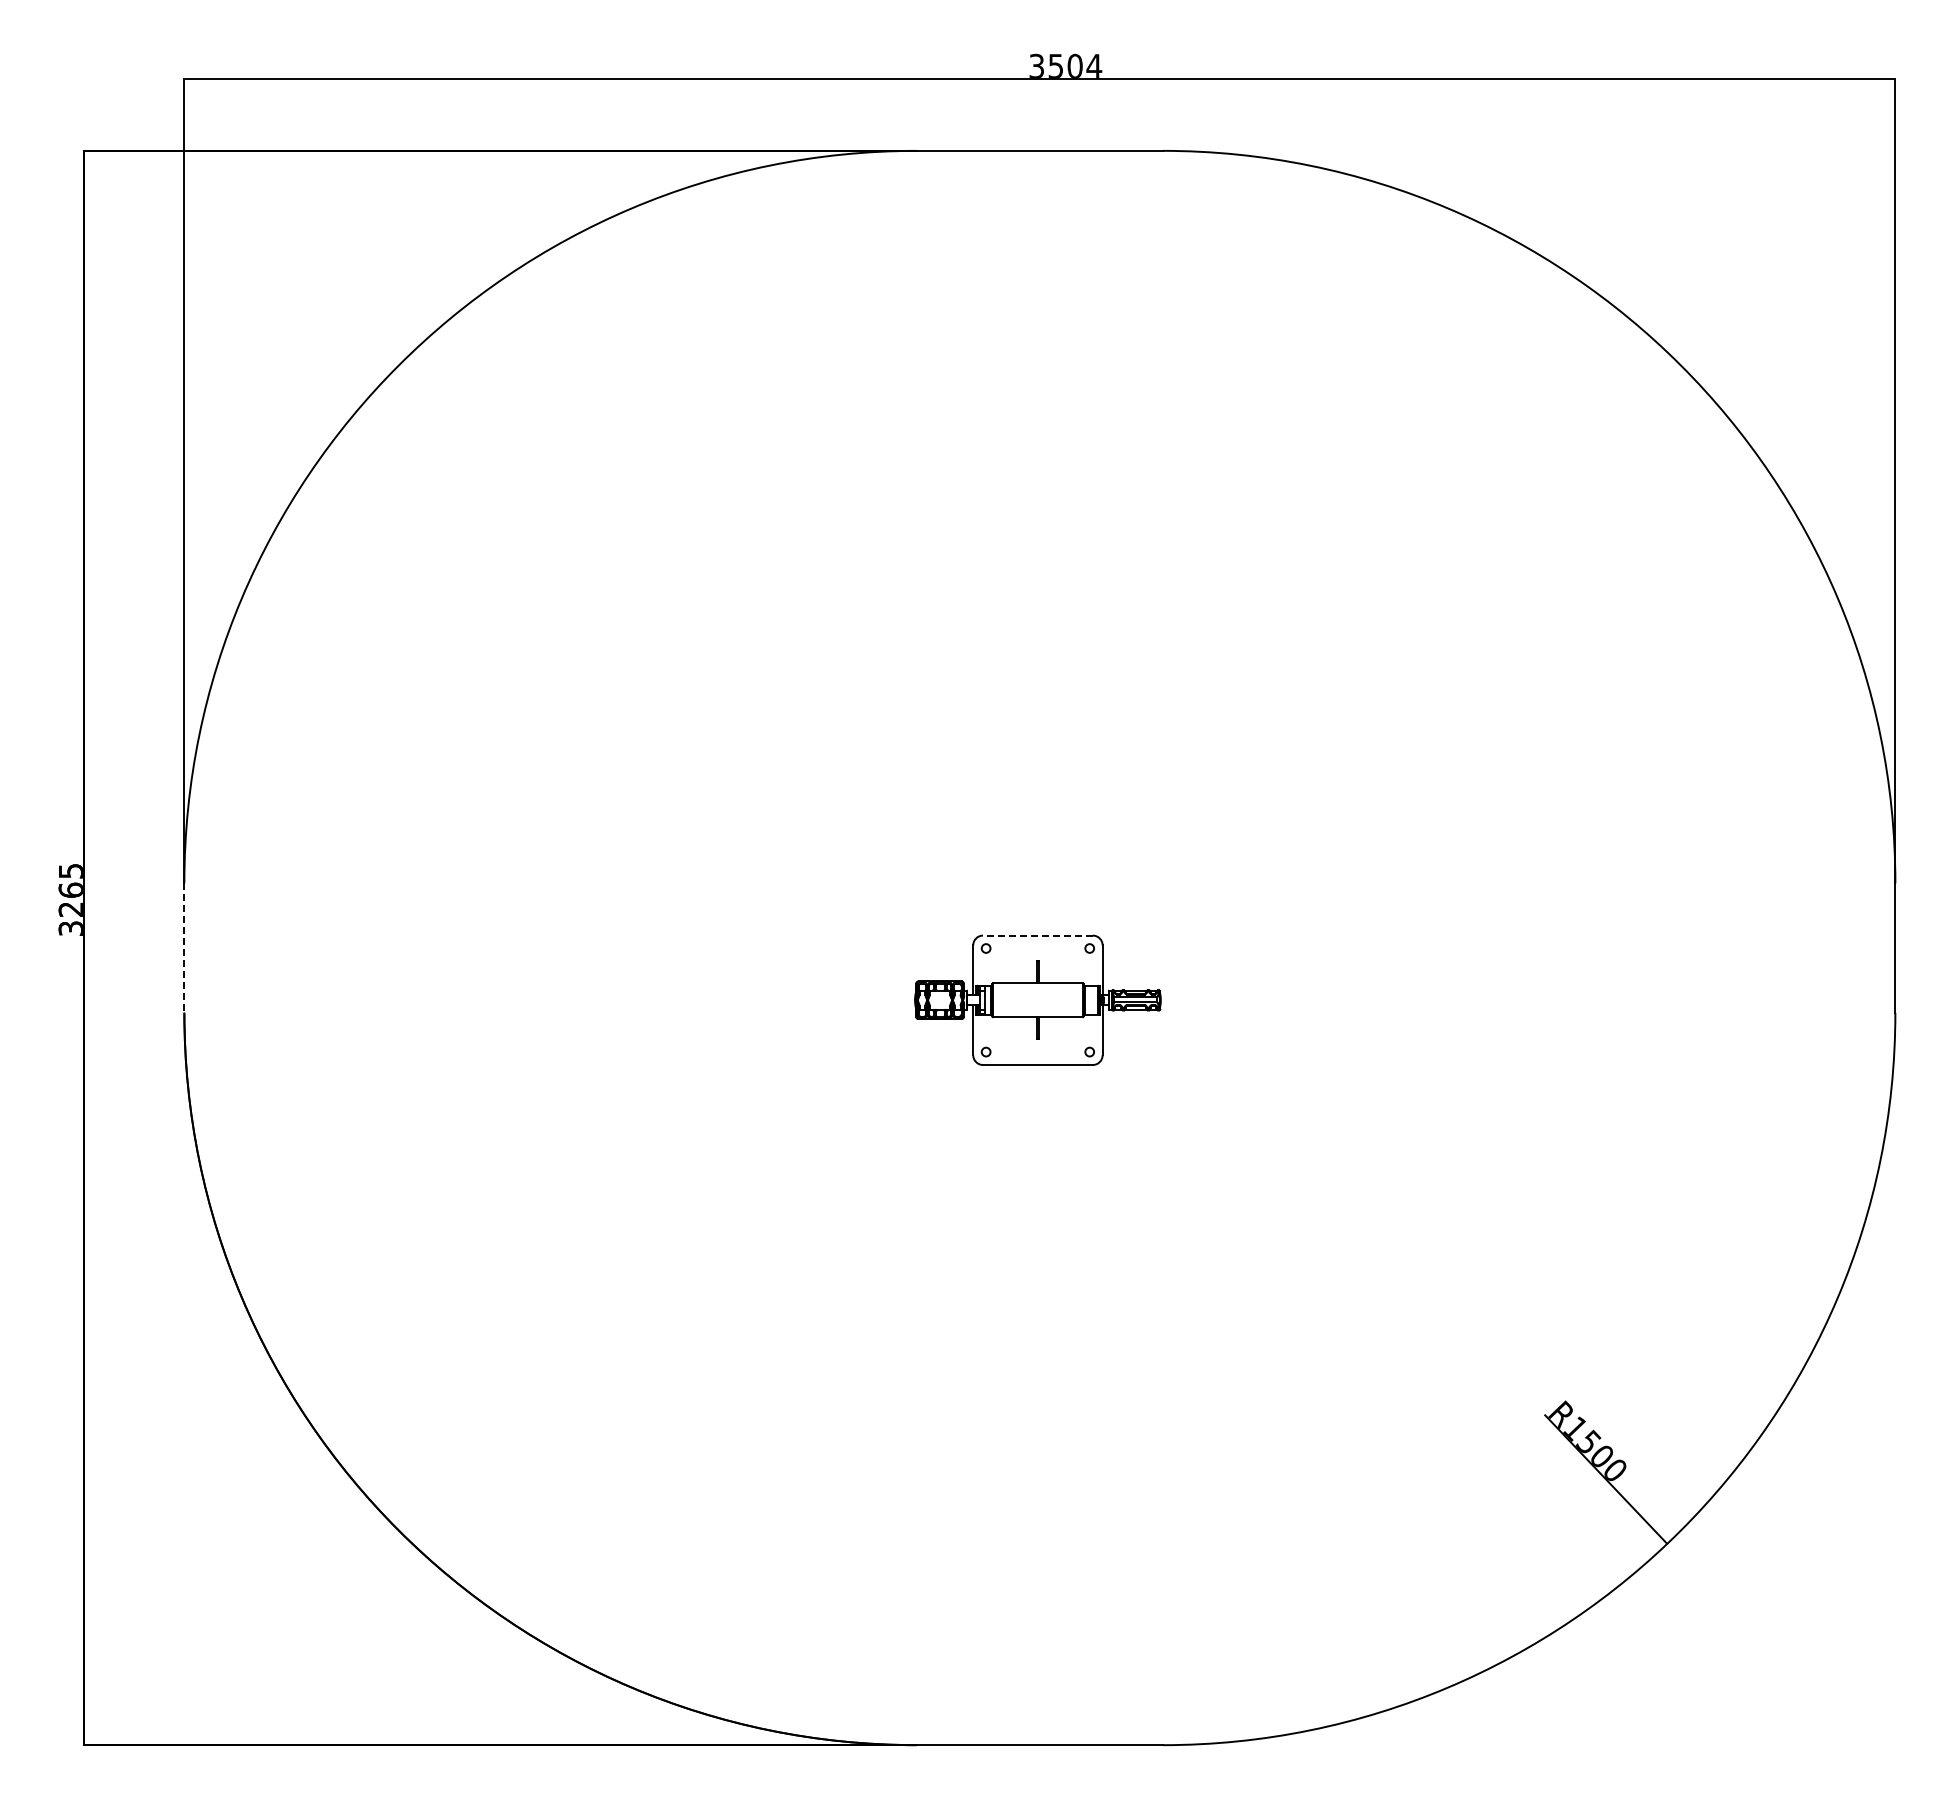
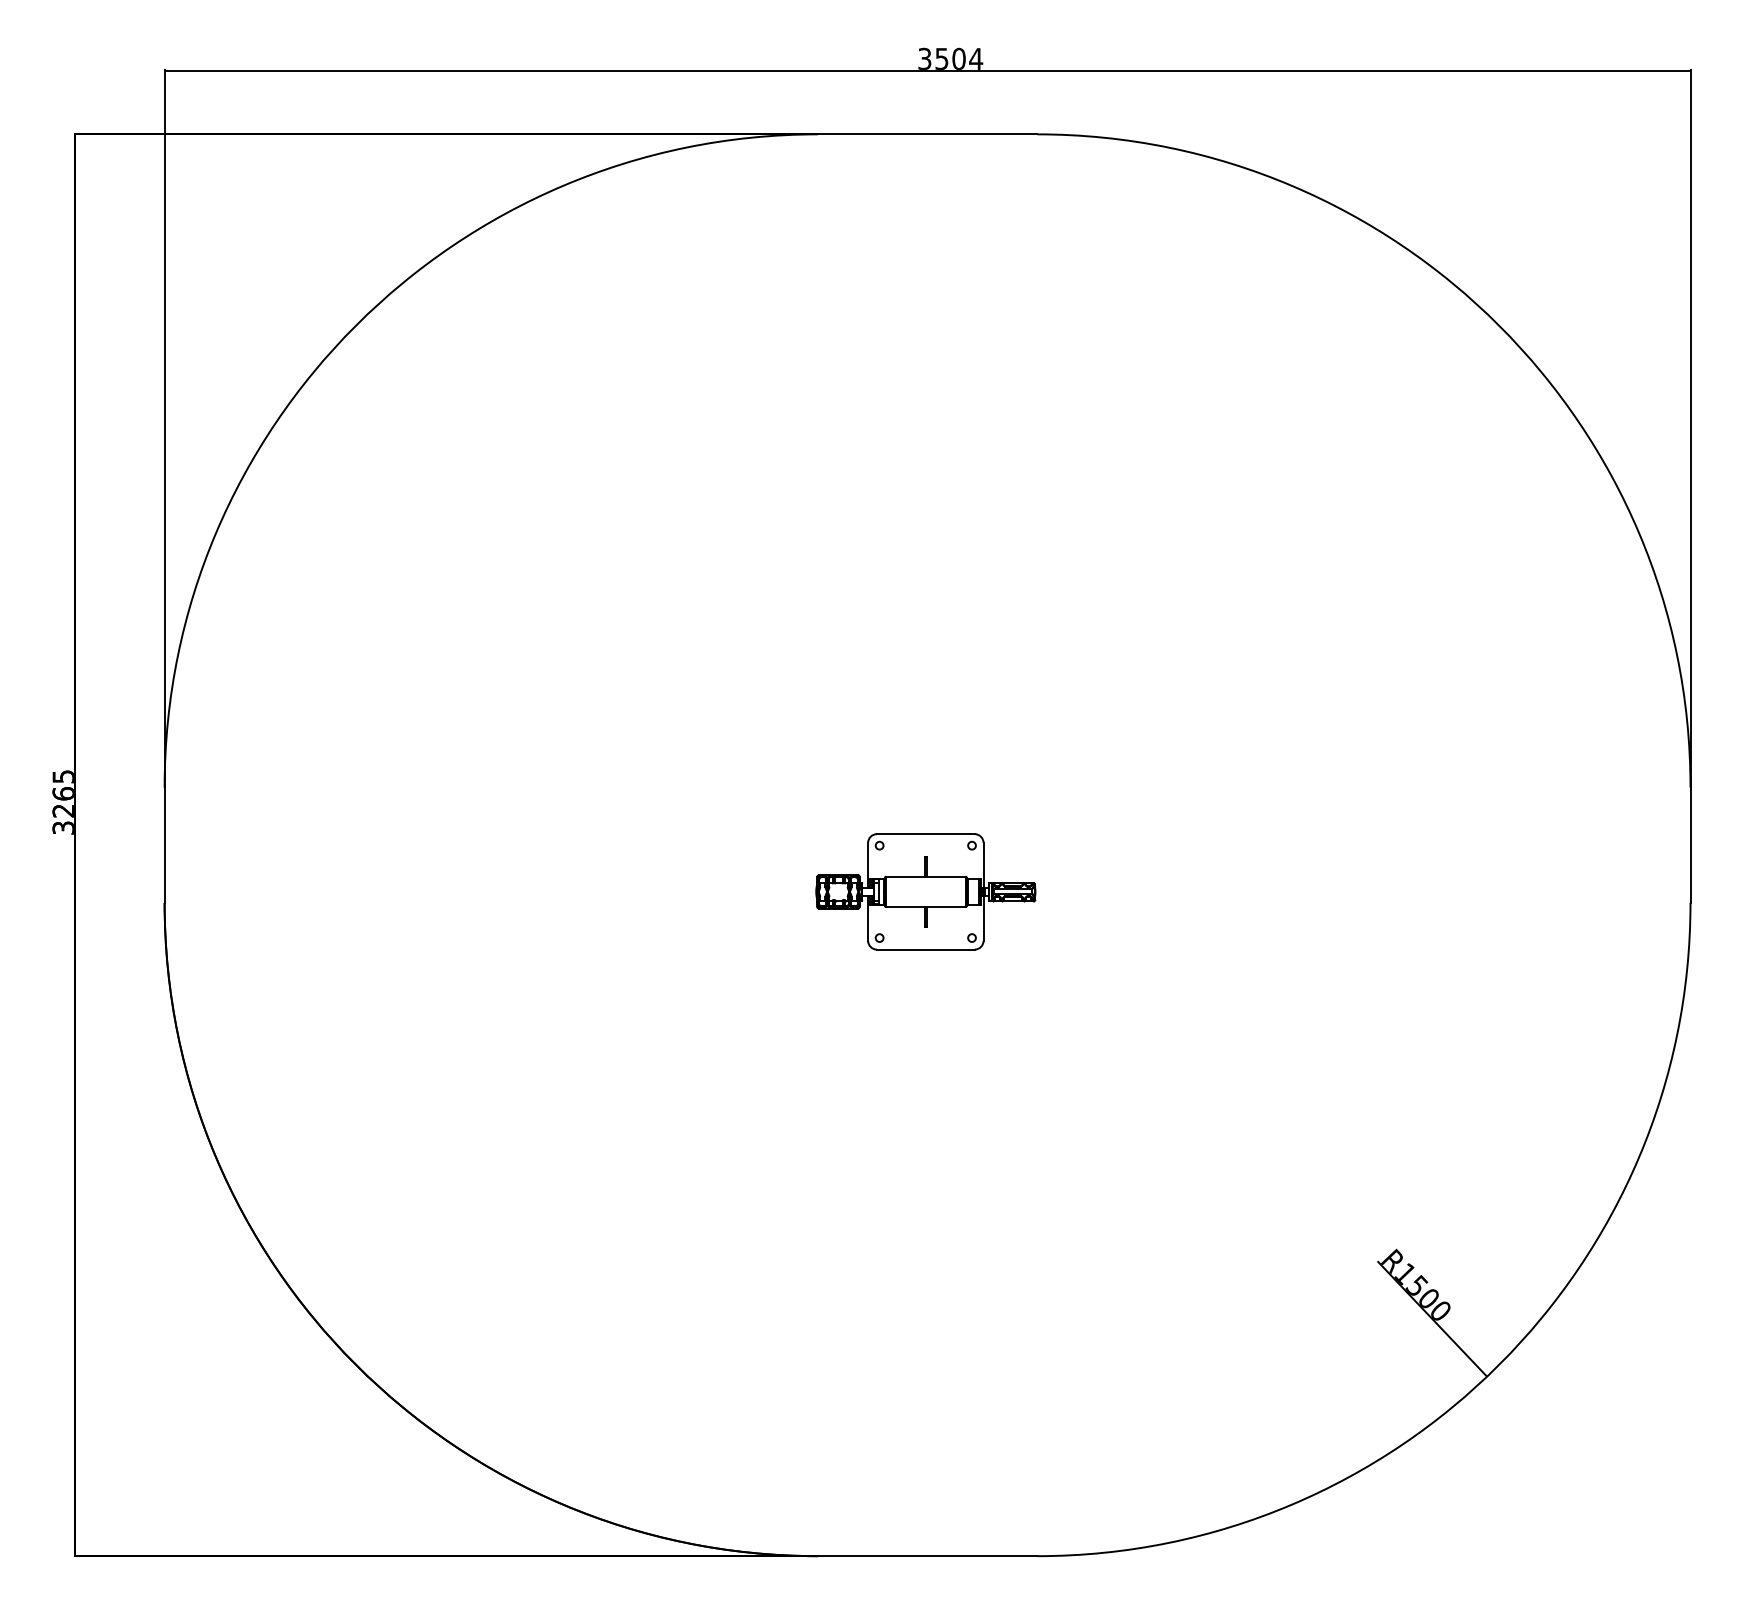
line: (1037, 935) -> (925, 834), dashed -> solid
line: (184, 948) -> (164, 845), dashed -> solid

